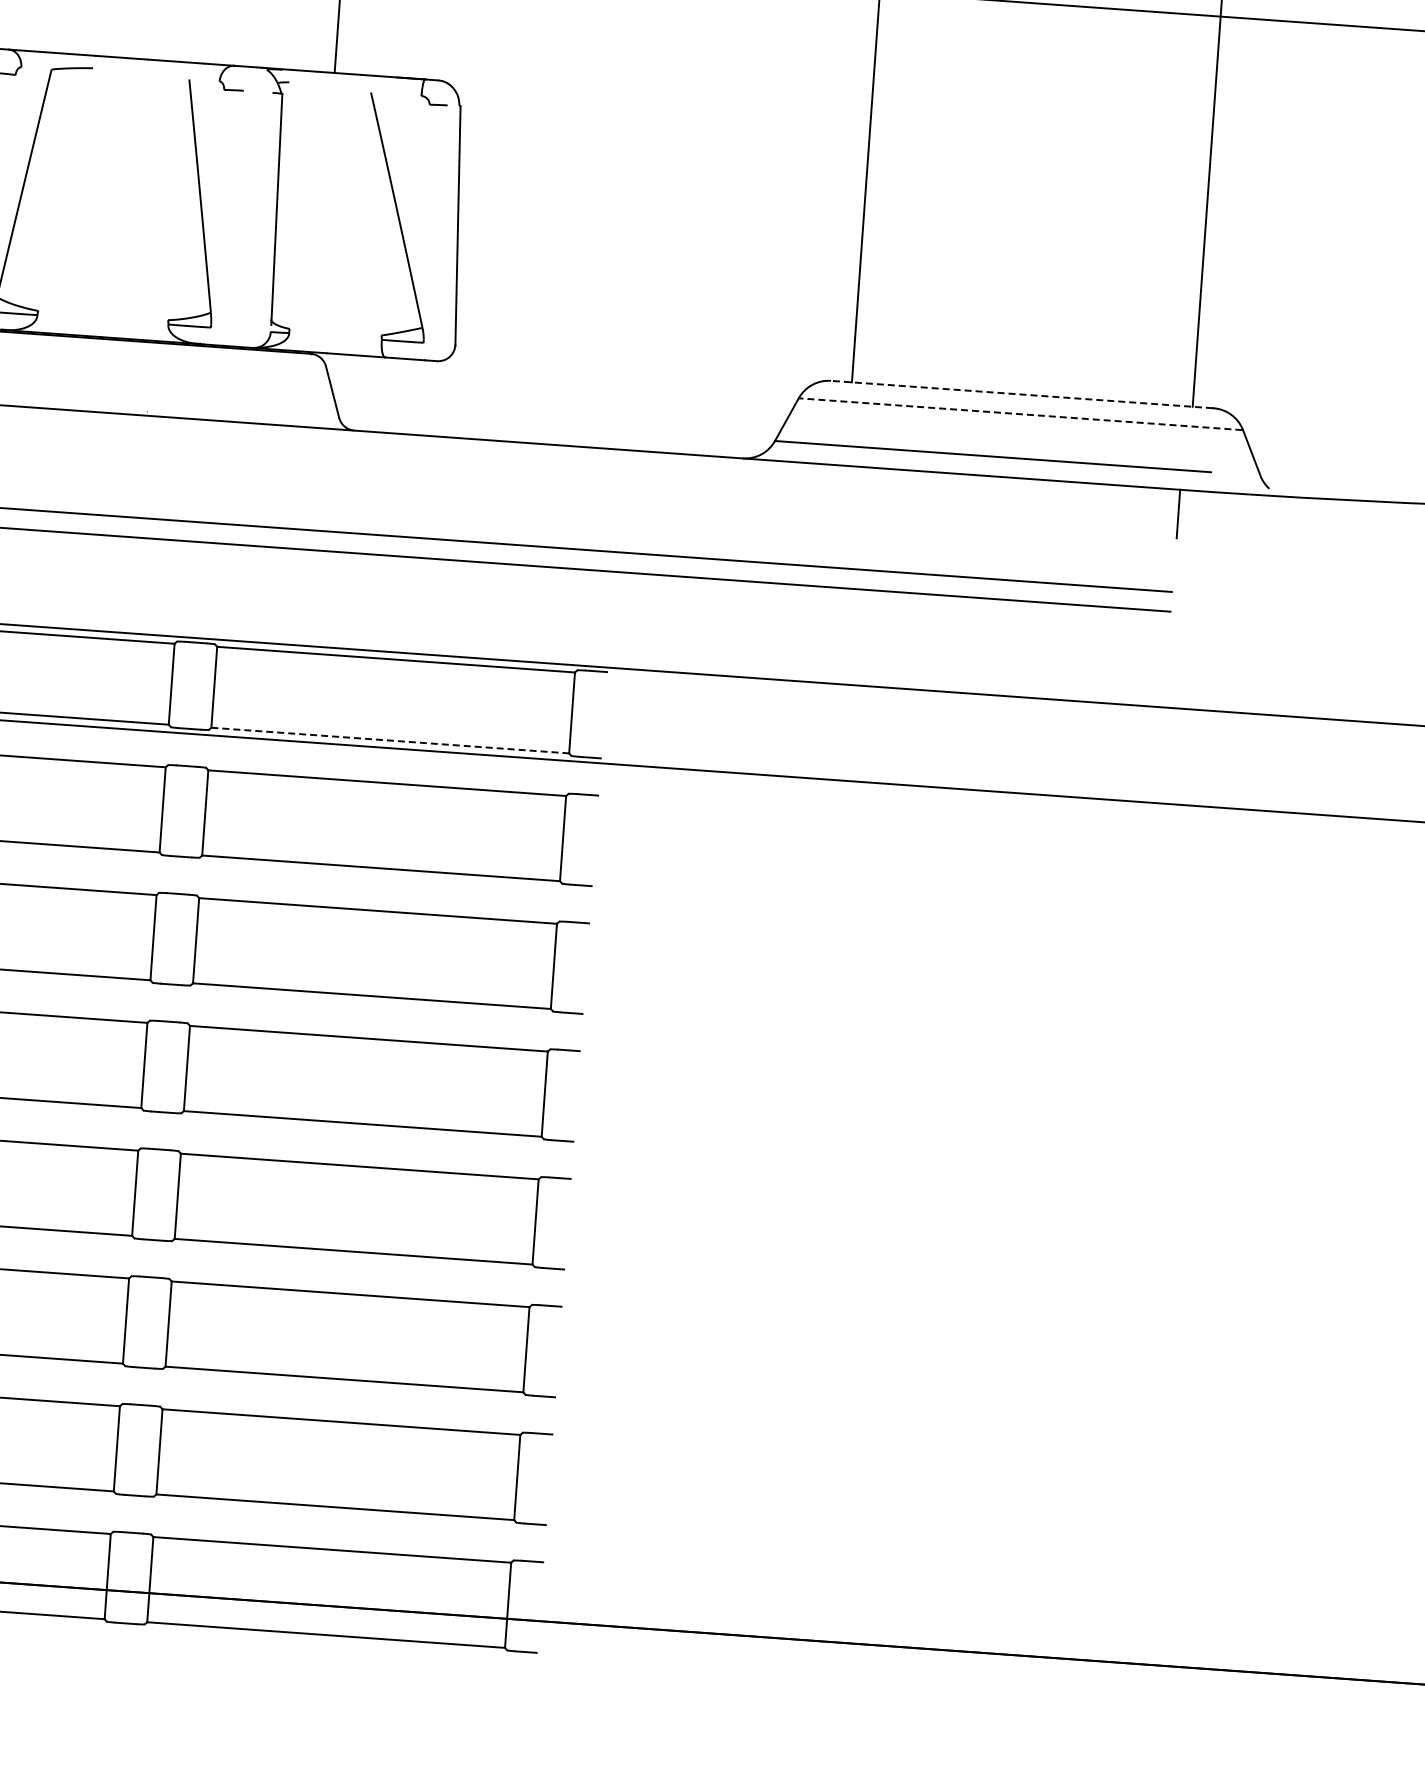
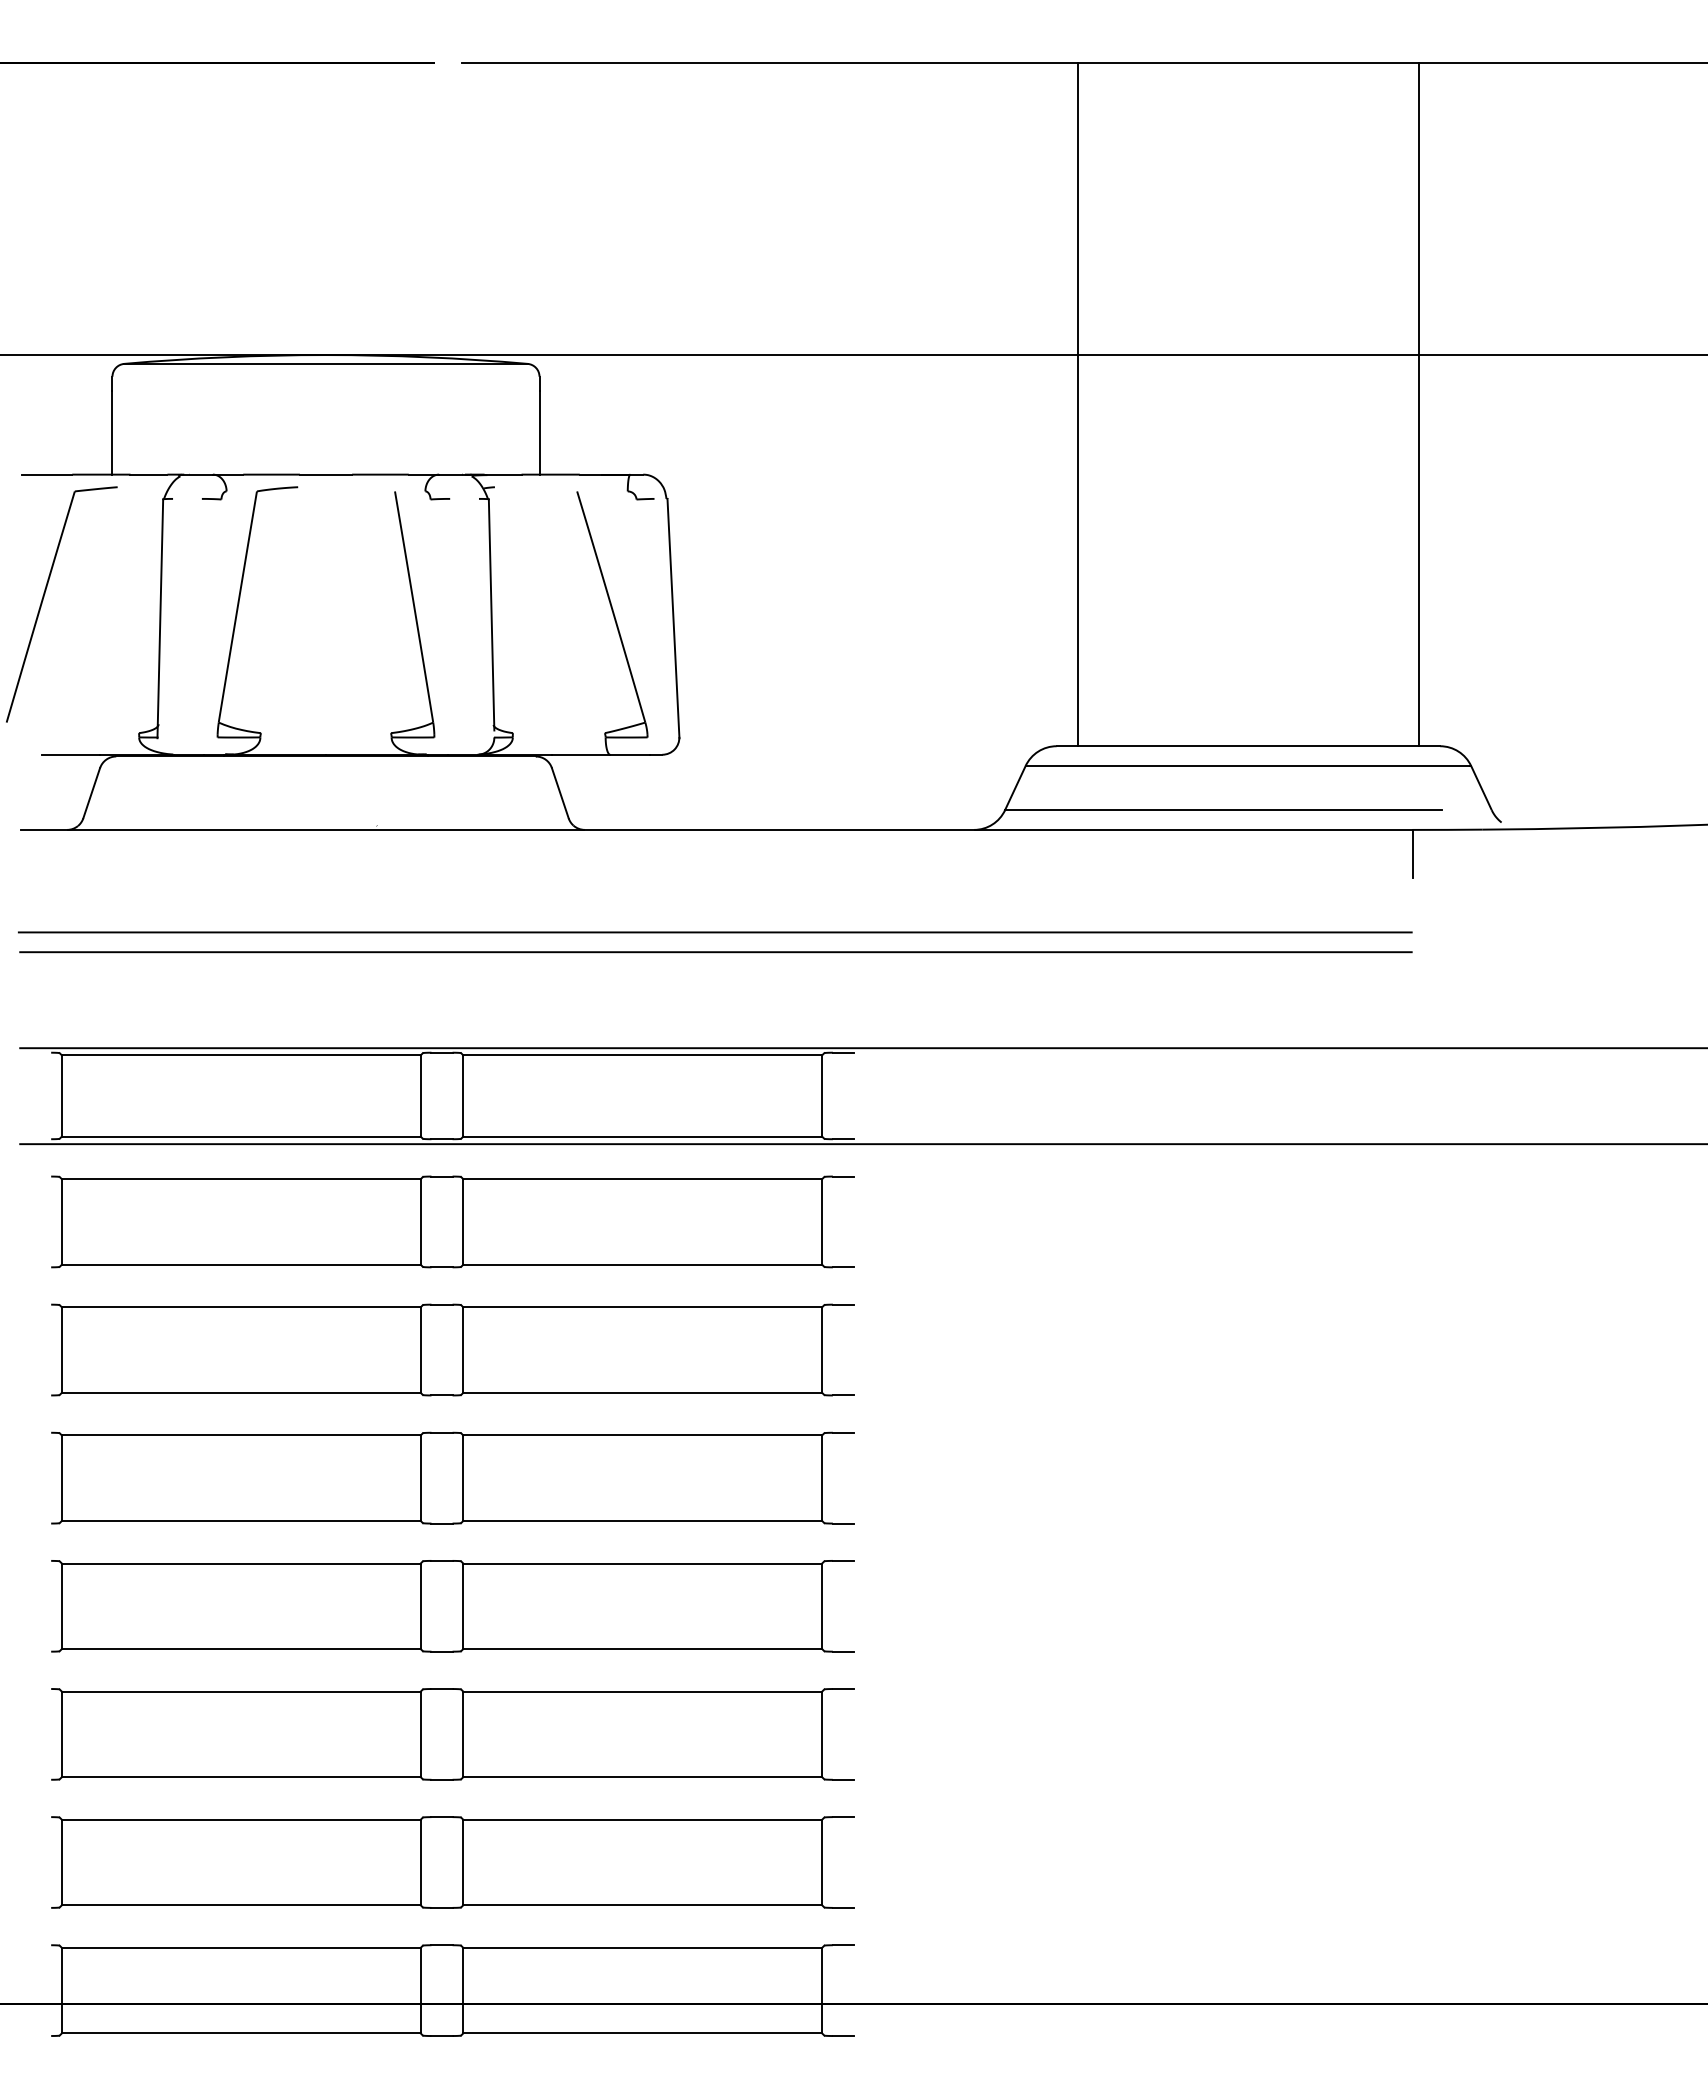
line: (1021, 394) -> (1247, 746), dashed -> solid
line: (1020, 413) -> (1247, 765), dashed -> solid
line: (391, 740) -> (643, 1136), dashed -> solid

